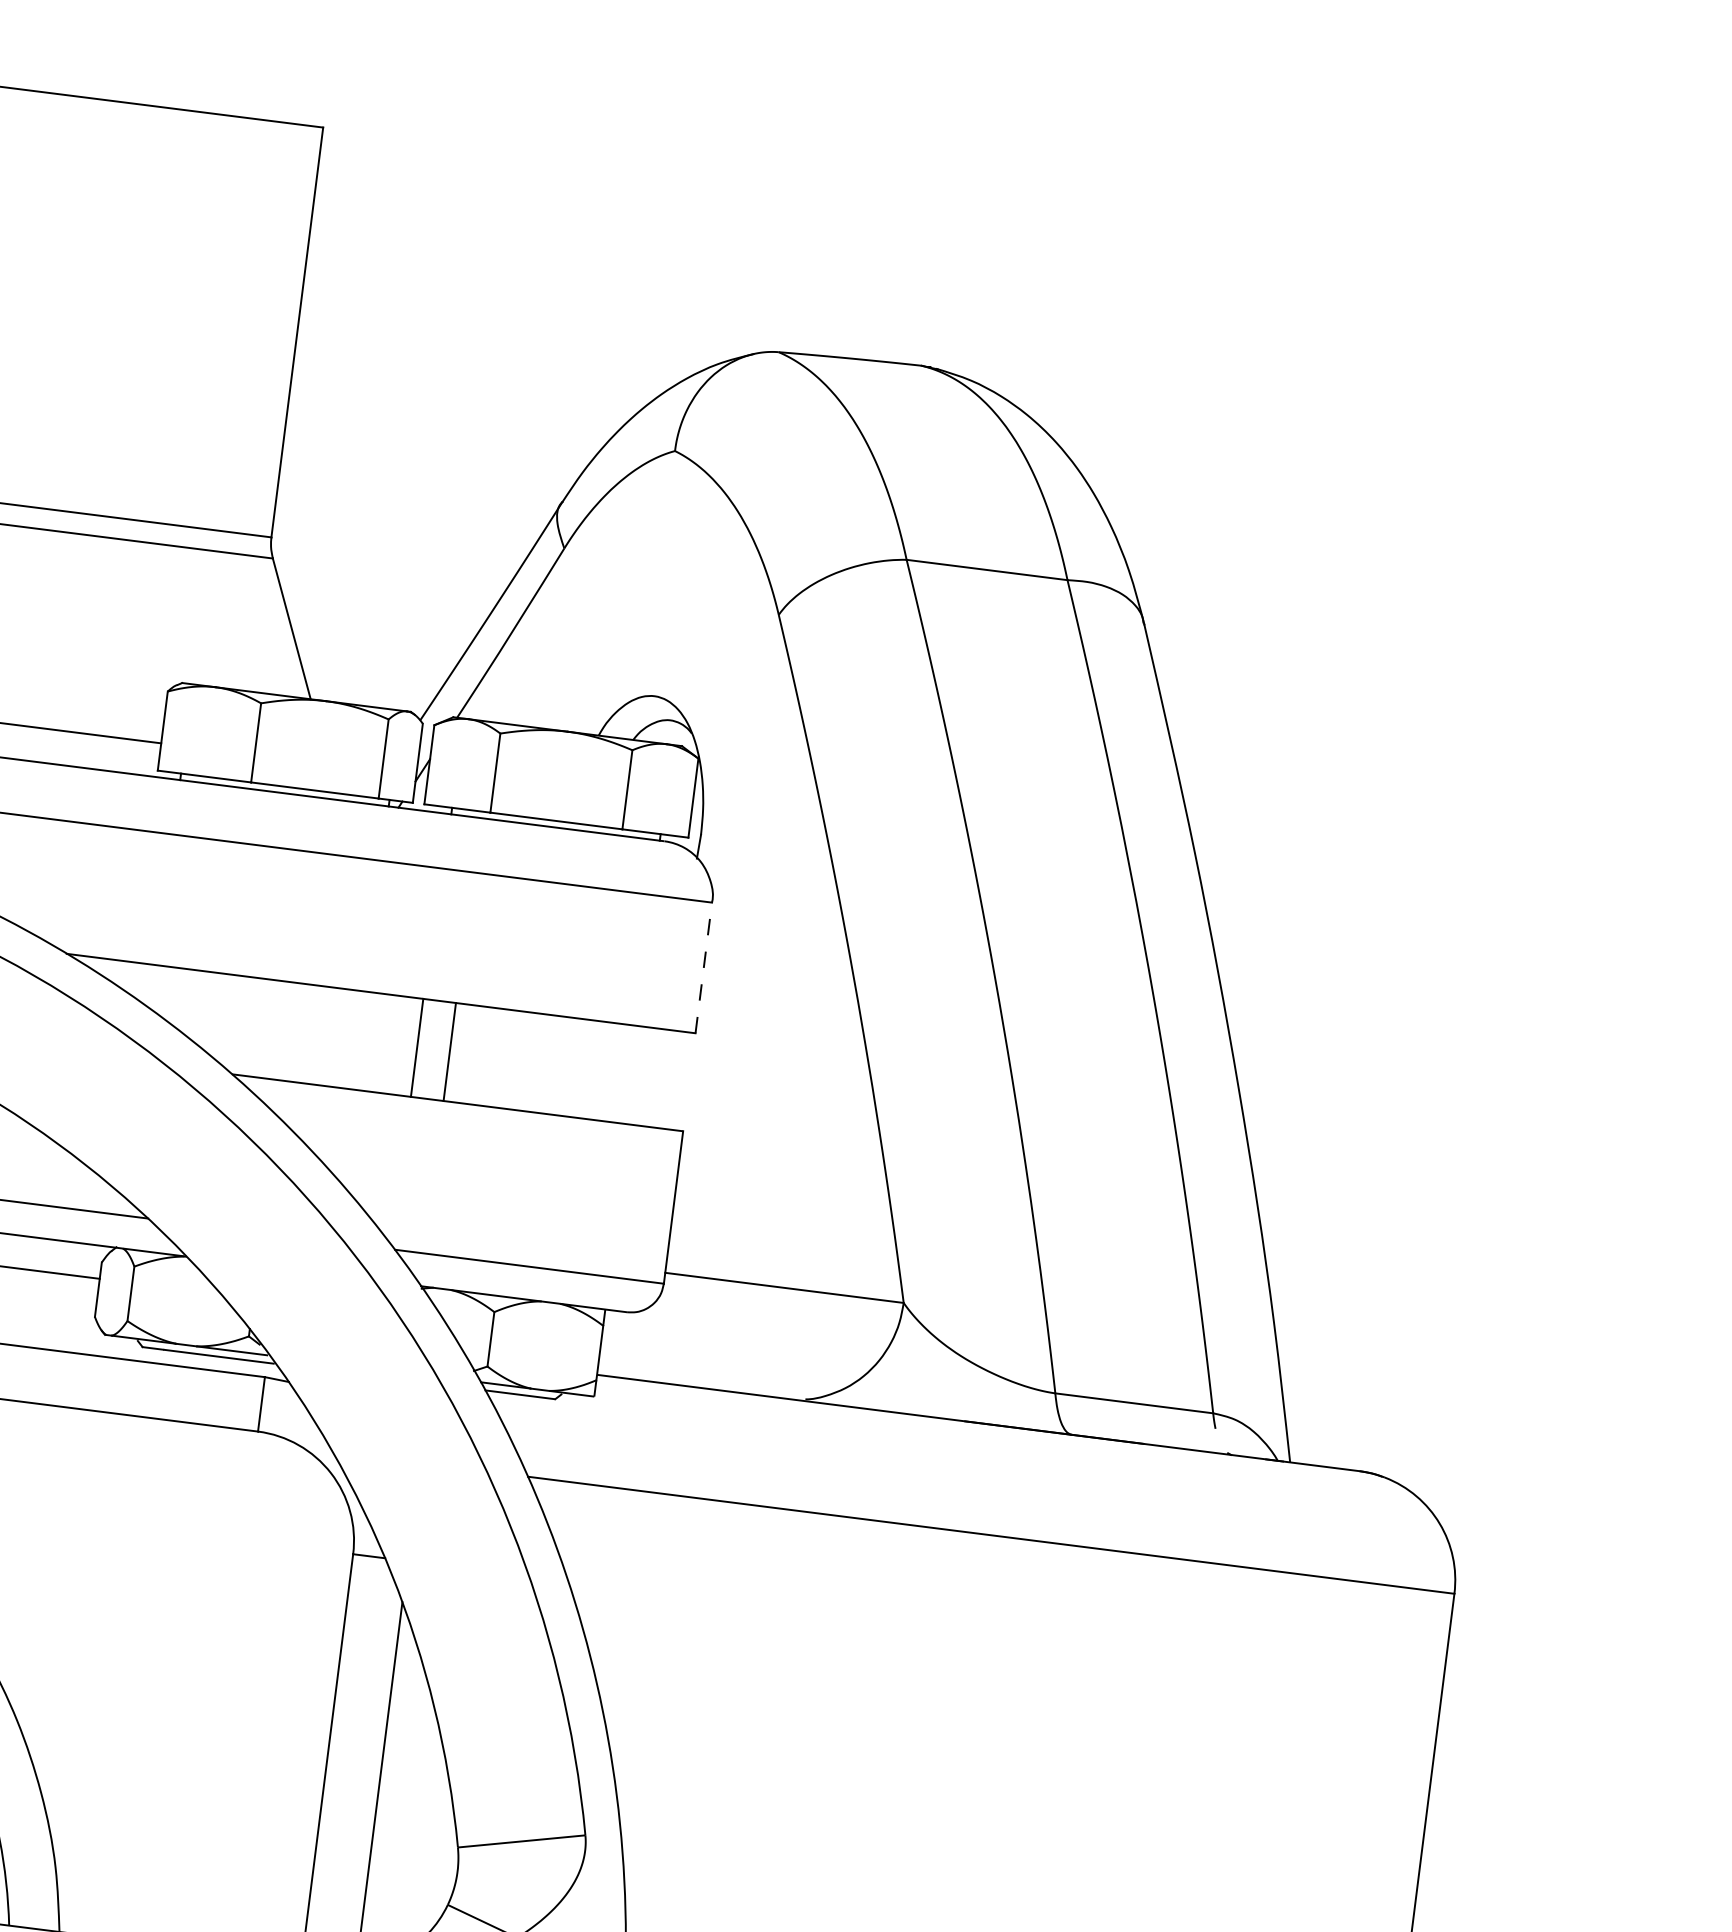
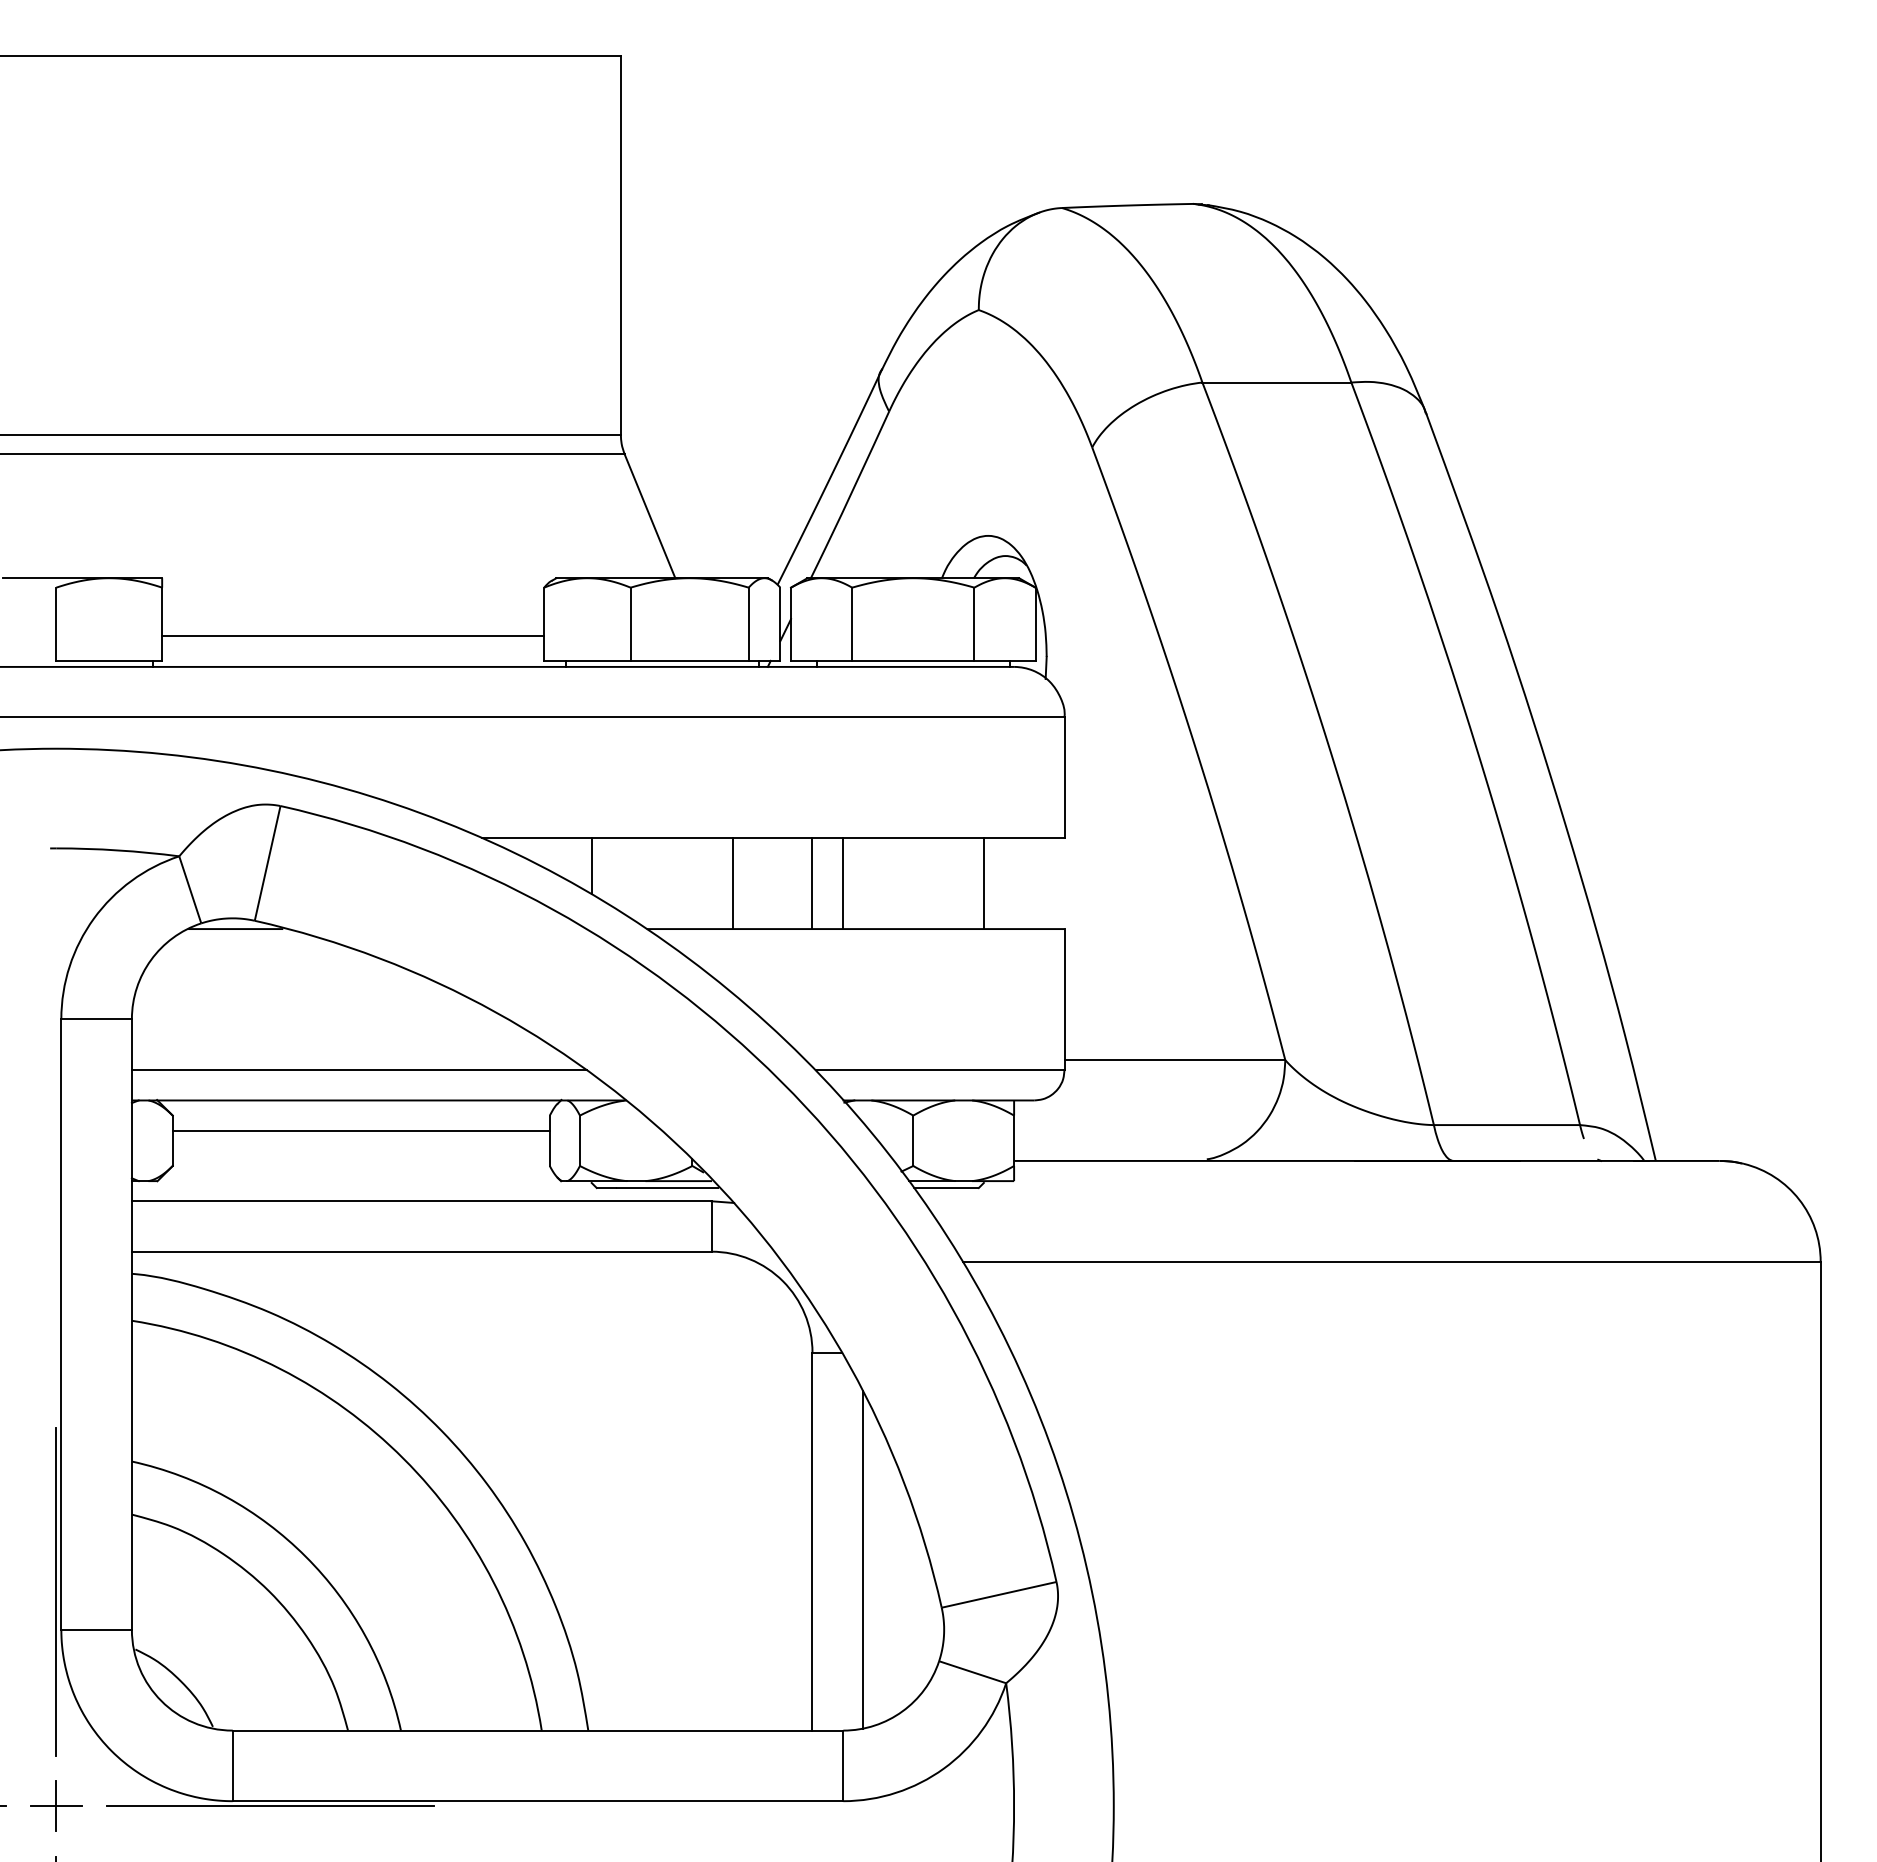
line: (703, 967) -> (1064, 777), dashed -> solid
line: (180, 999) -> (591, 866), added
line: (330, 1036) -> (732, 883), added
line: (601, 1071) -> (983, 883), added

